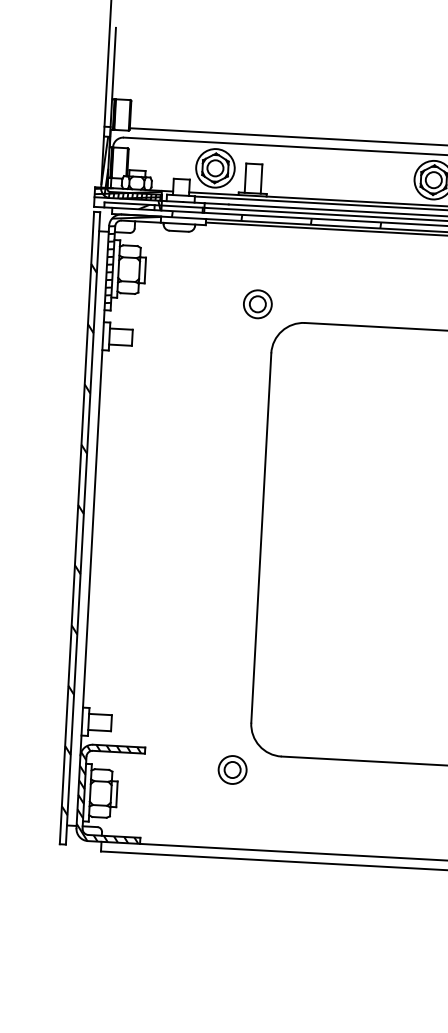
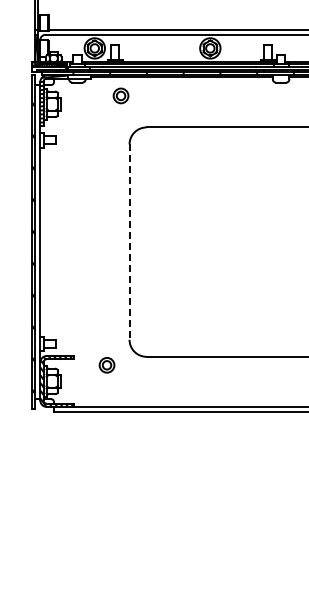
part: (256, 303) -> (120, 95), moved
line: (261, 538) -> (129, 242), solid -> dashed
part: (231, 770) -> (106, 365), moved

